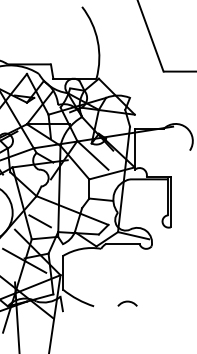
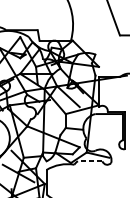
line: (39, 221) -> (29, 144), removed
line: (122, 244) -> (89, 161), solid -> dashed

